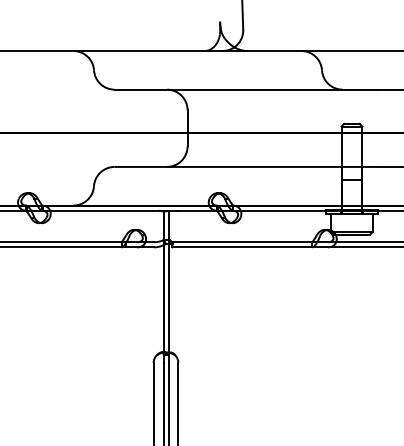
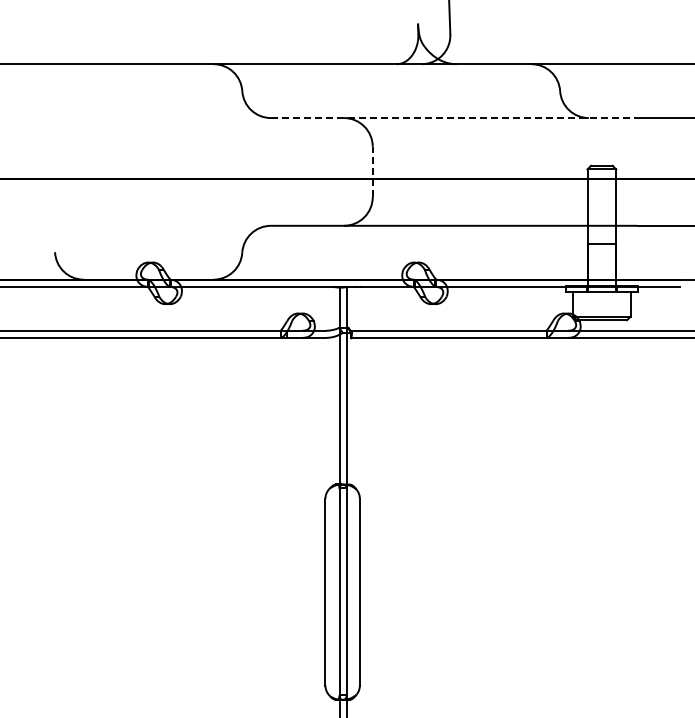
line: (246, 89) -> (454, 118), solid -> dashed
line: (187, 127) -> (372, 171), solid -> dashed

